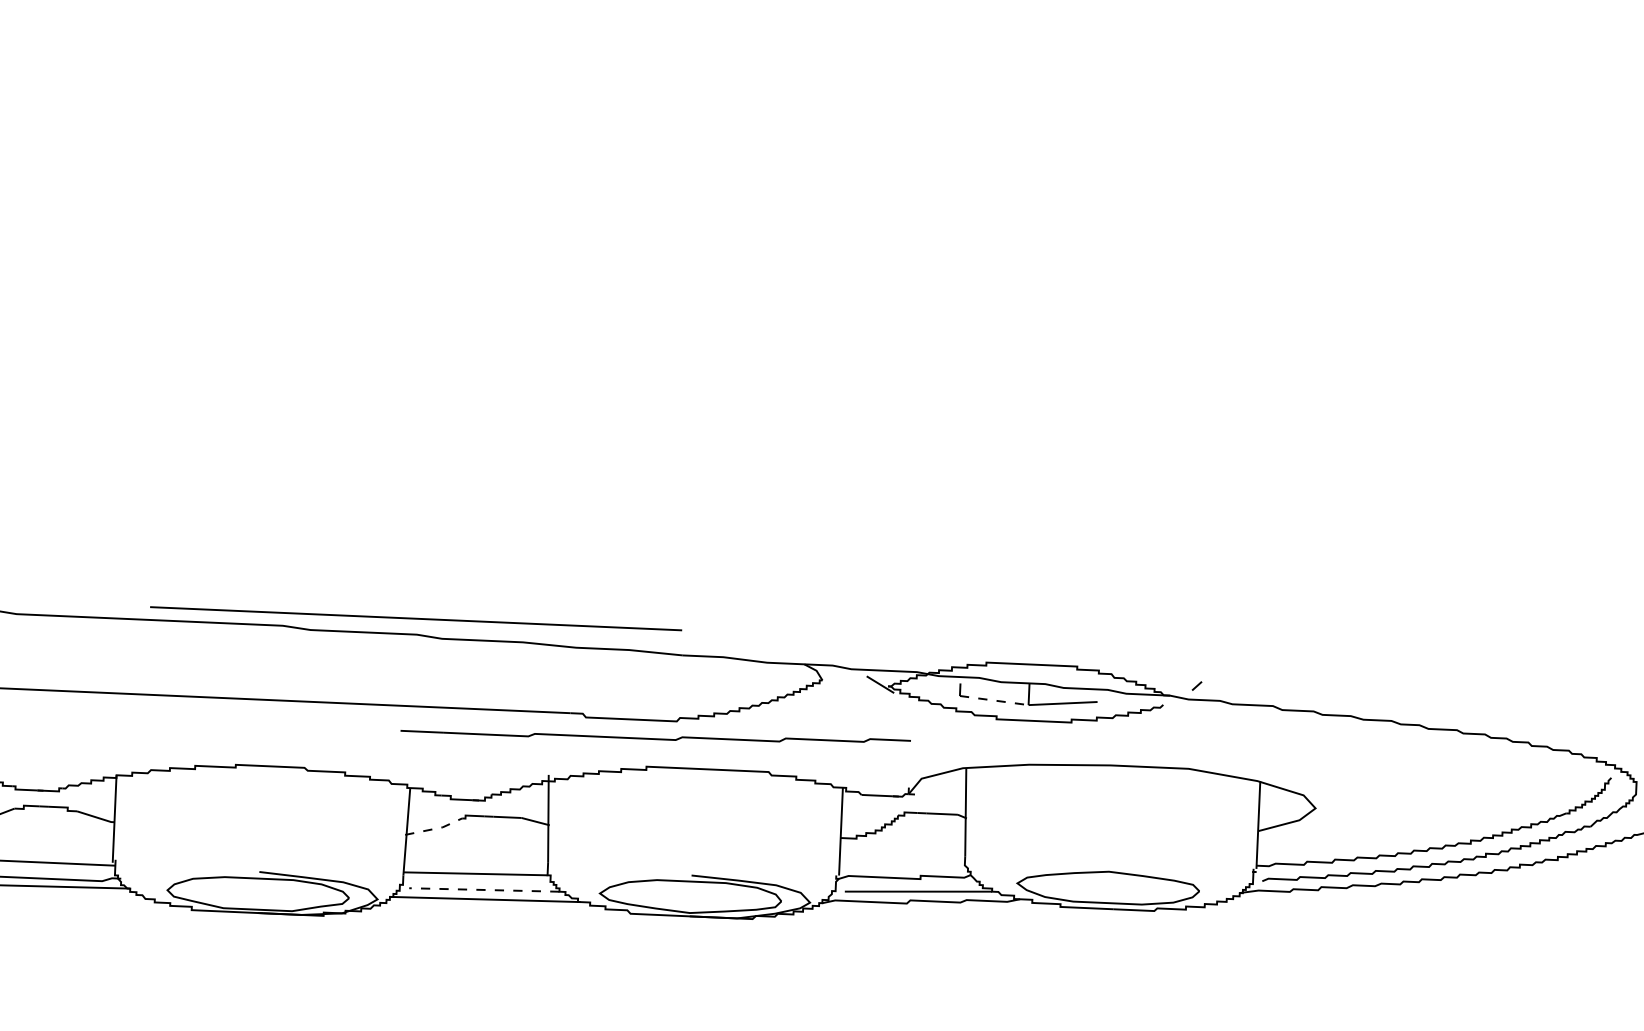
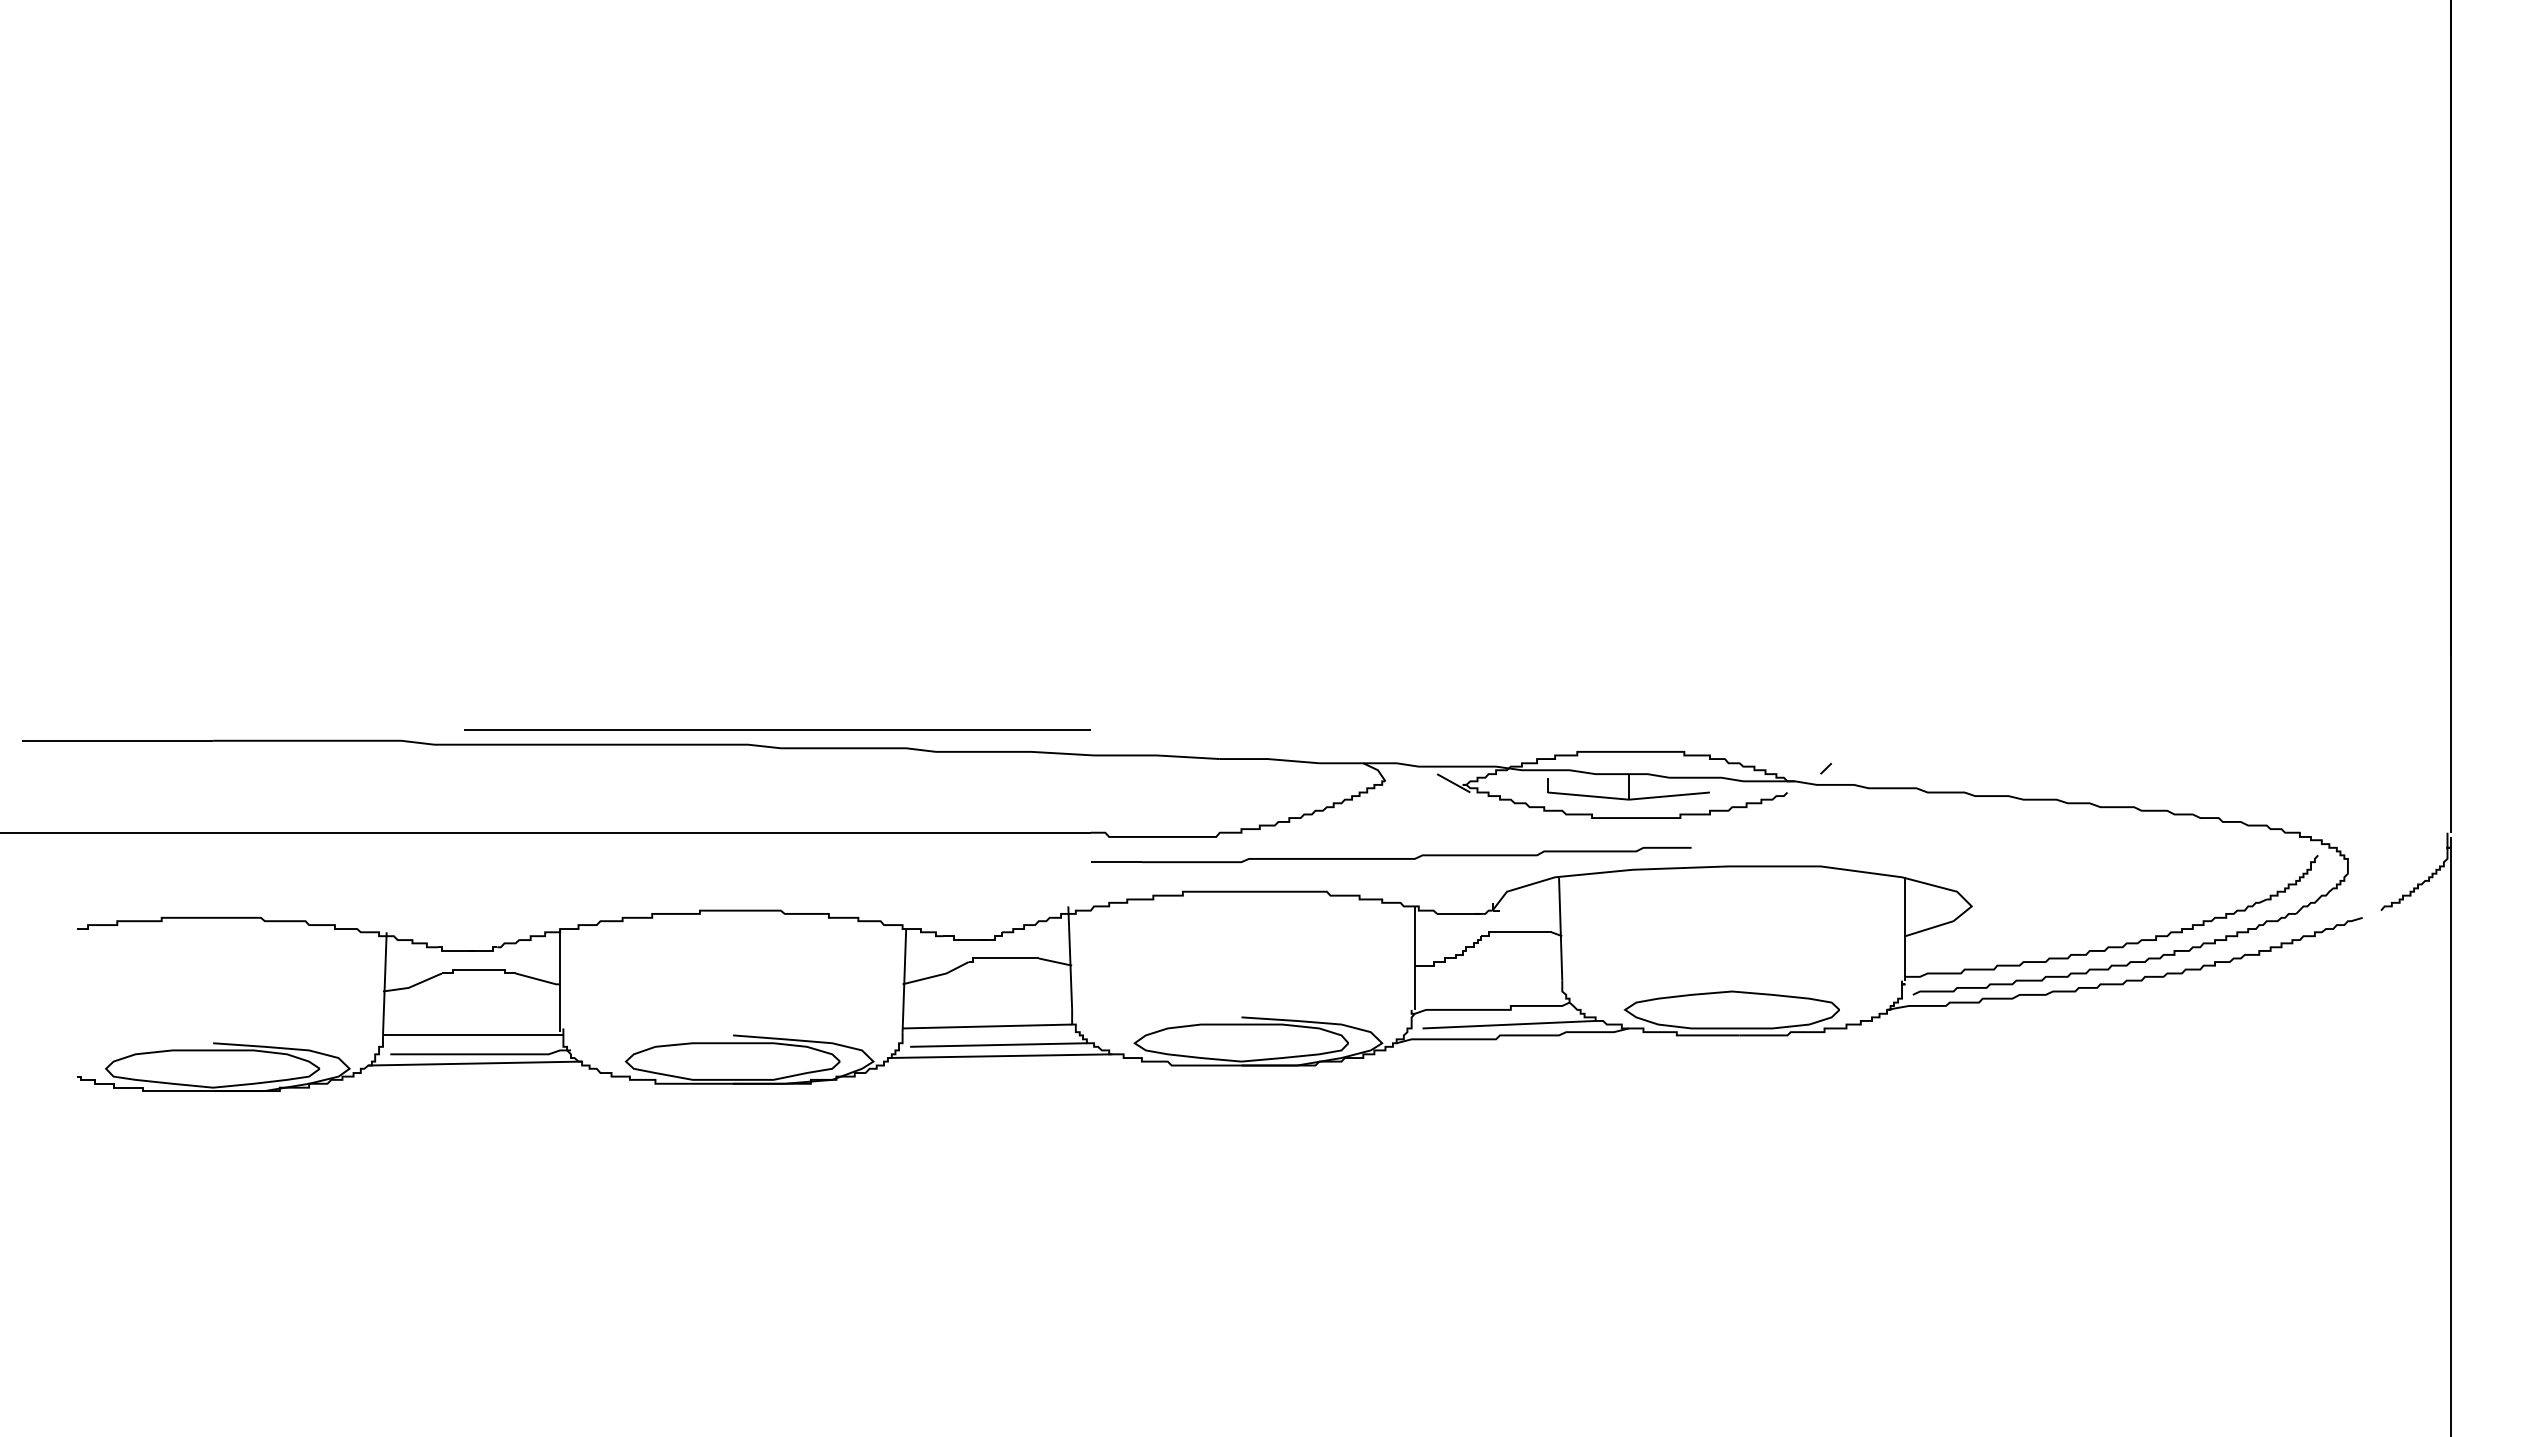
line: (416, 618) -> (777, 729), moved
line: (994, 700) -> (1588, 796), dashed -> solid
part: (656, 735) -> (1391, 854), moved
line: (435, 828) -> (937, 975), dashed -> solid
line: (484, 890) -> (998, 1045), dashed -> solid

